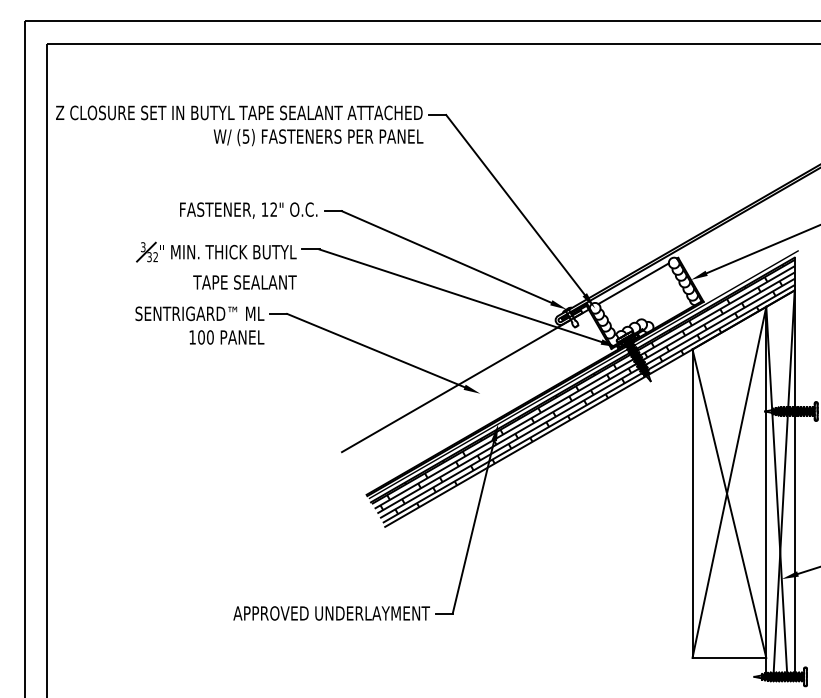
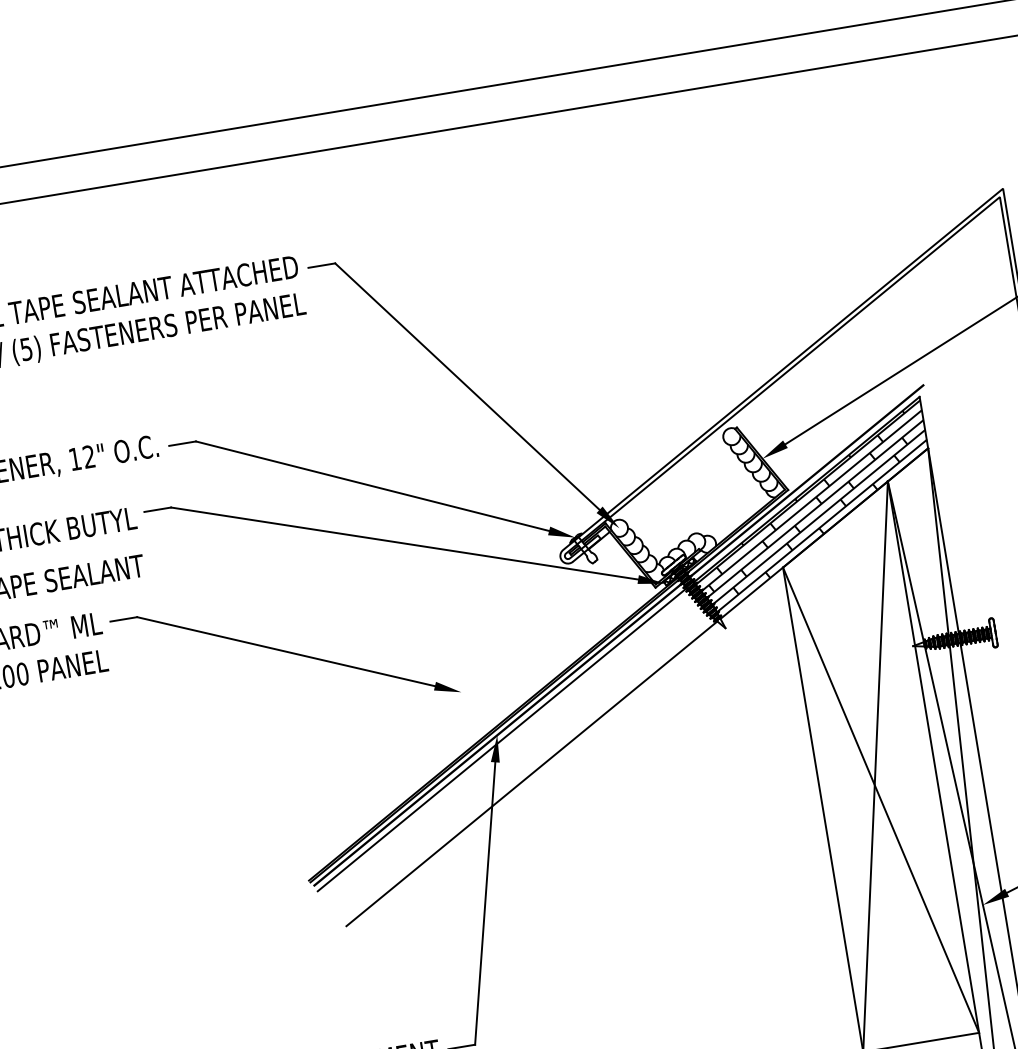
line: (633, 283) -> (673, 479), removed
line: (456, 385) -> (421, 685), removed
hatch: (508, 438) -> (517, 755), removed

